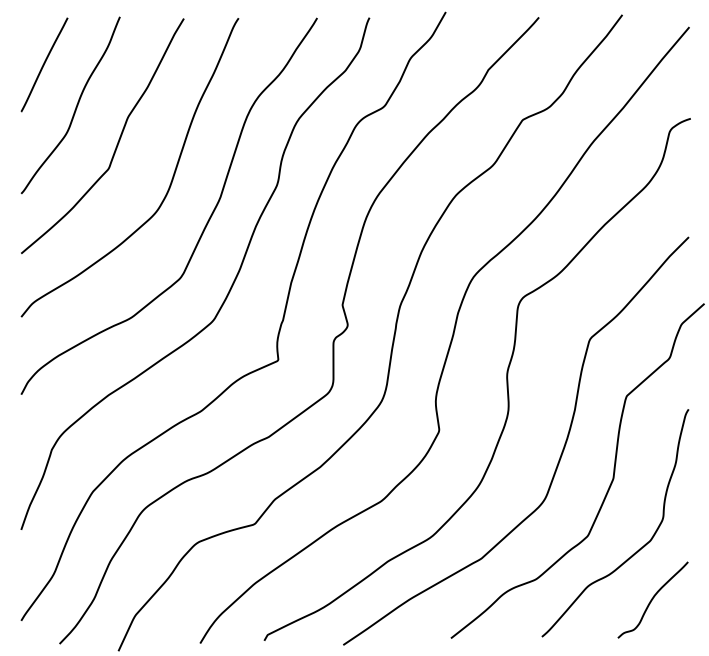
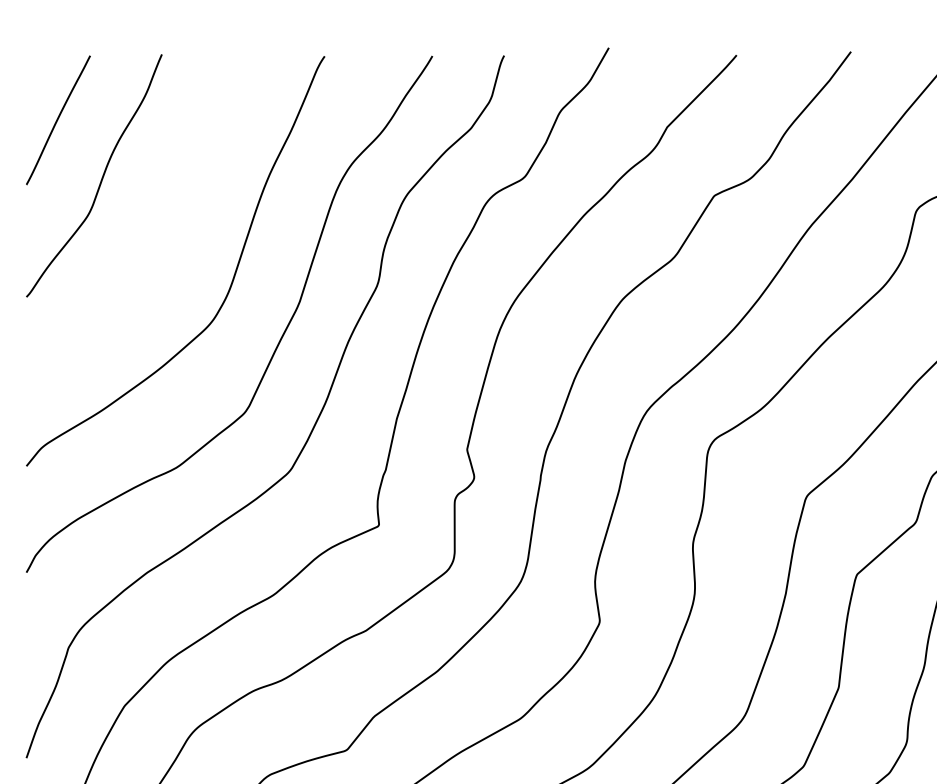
curve: (117, 141) -> (158, 225), removed

